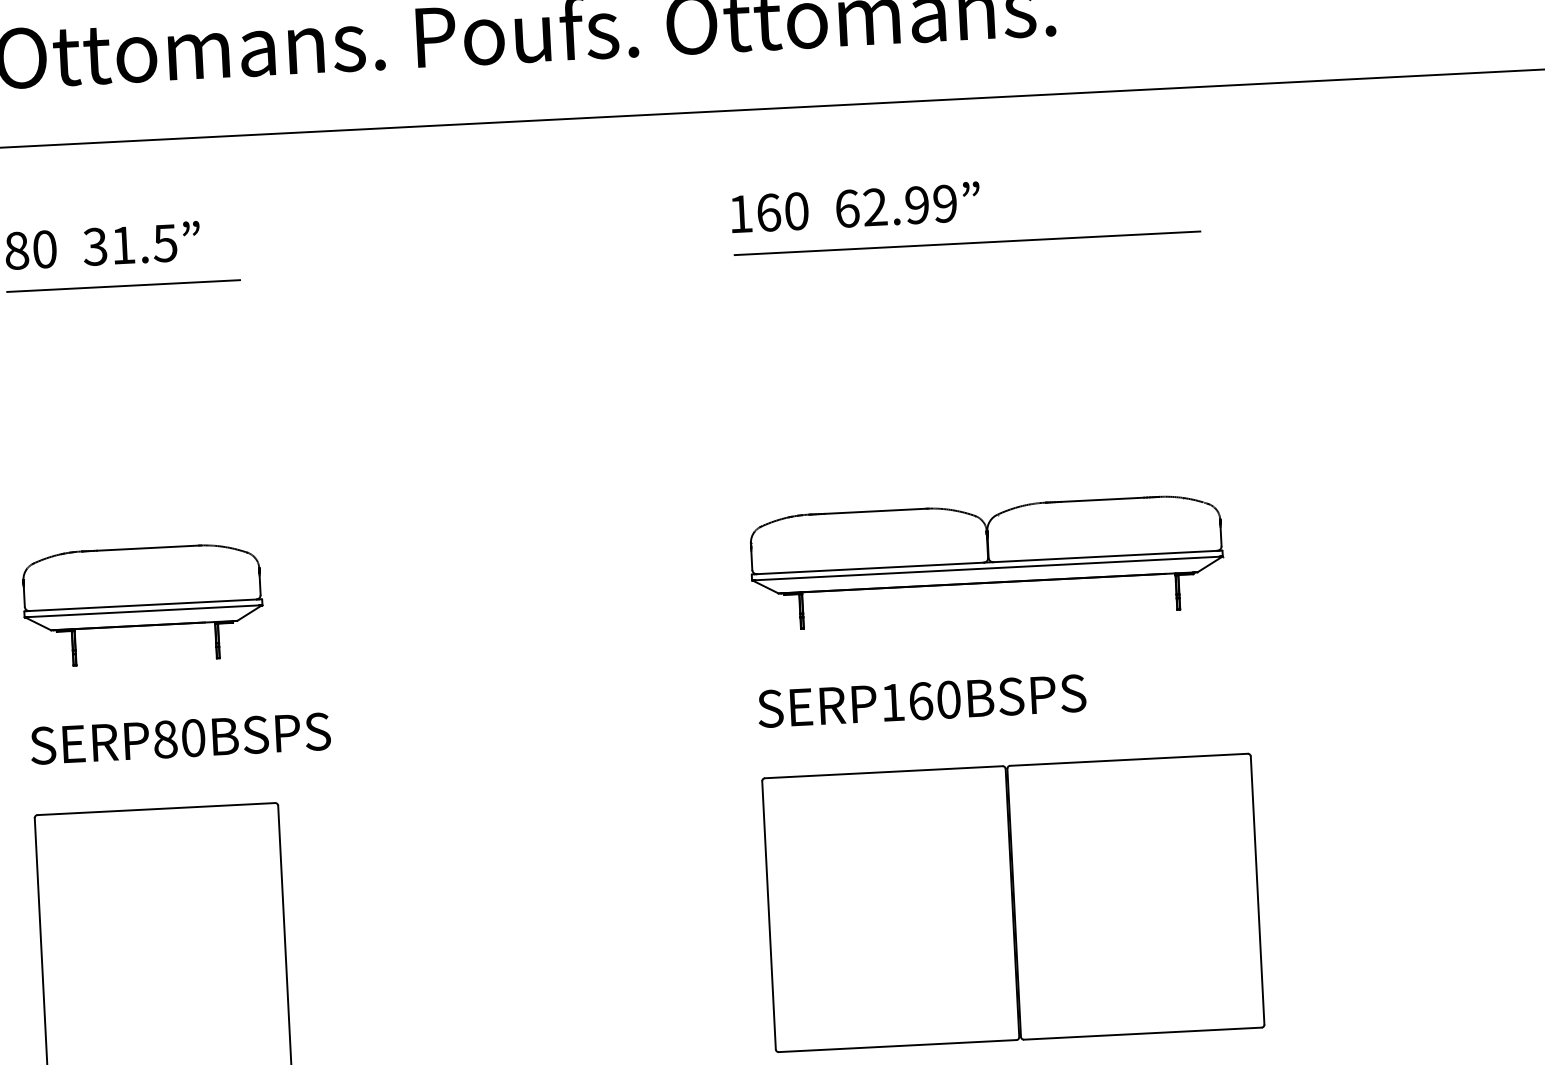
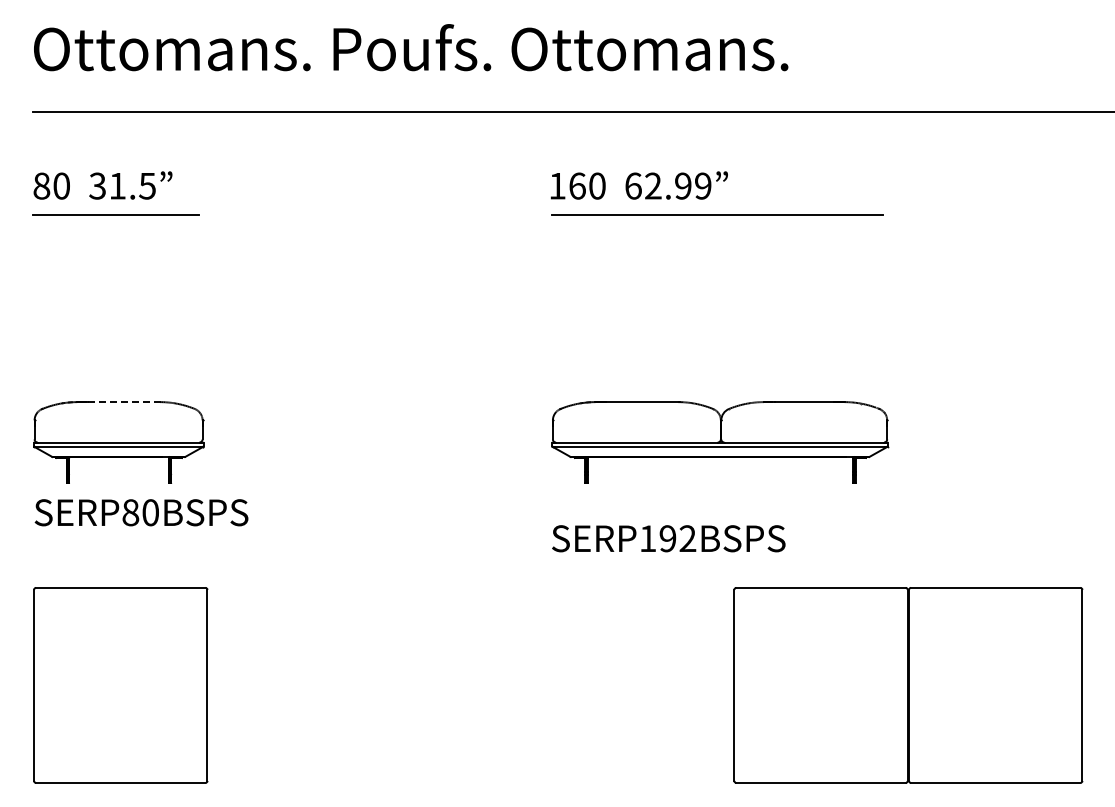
line: (149, 548) -> (125, 402), solid -> dashed
text: (934, 700) -> (677, 538), SERP160BSPS -> SERP192BSPS
text: (180, 738) -> (141, 512), moved
part: (1013, 903) -> (908, 685), moved

